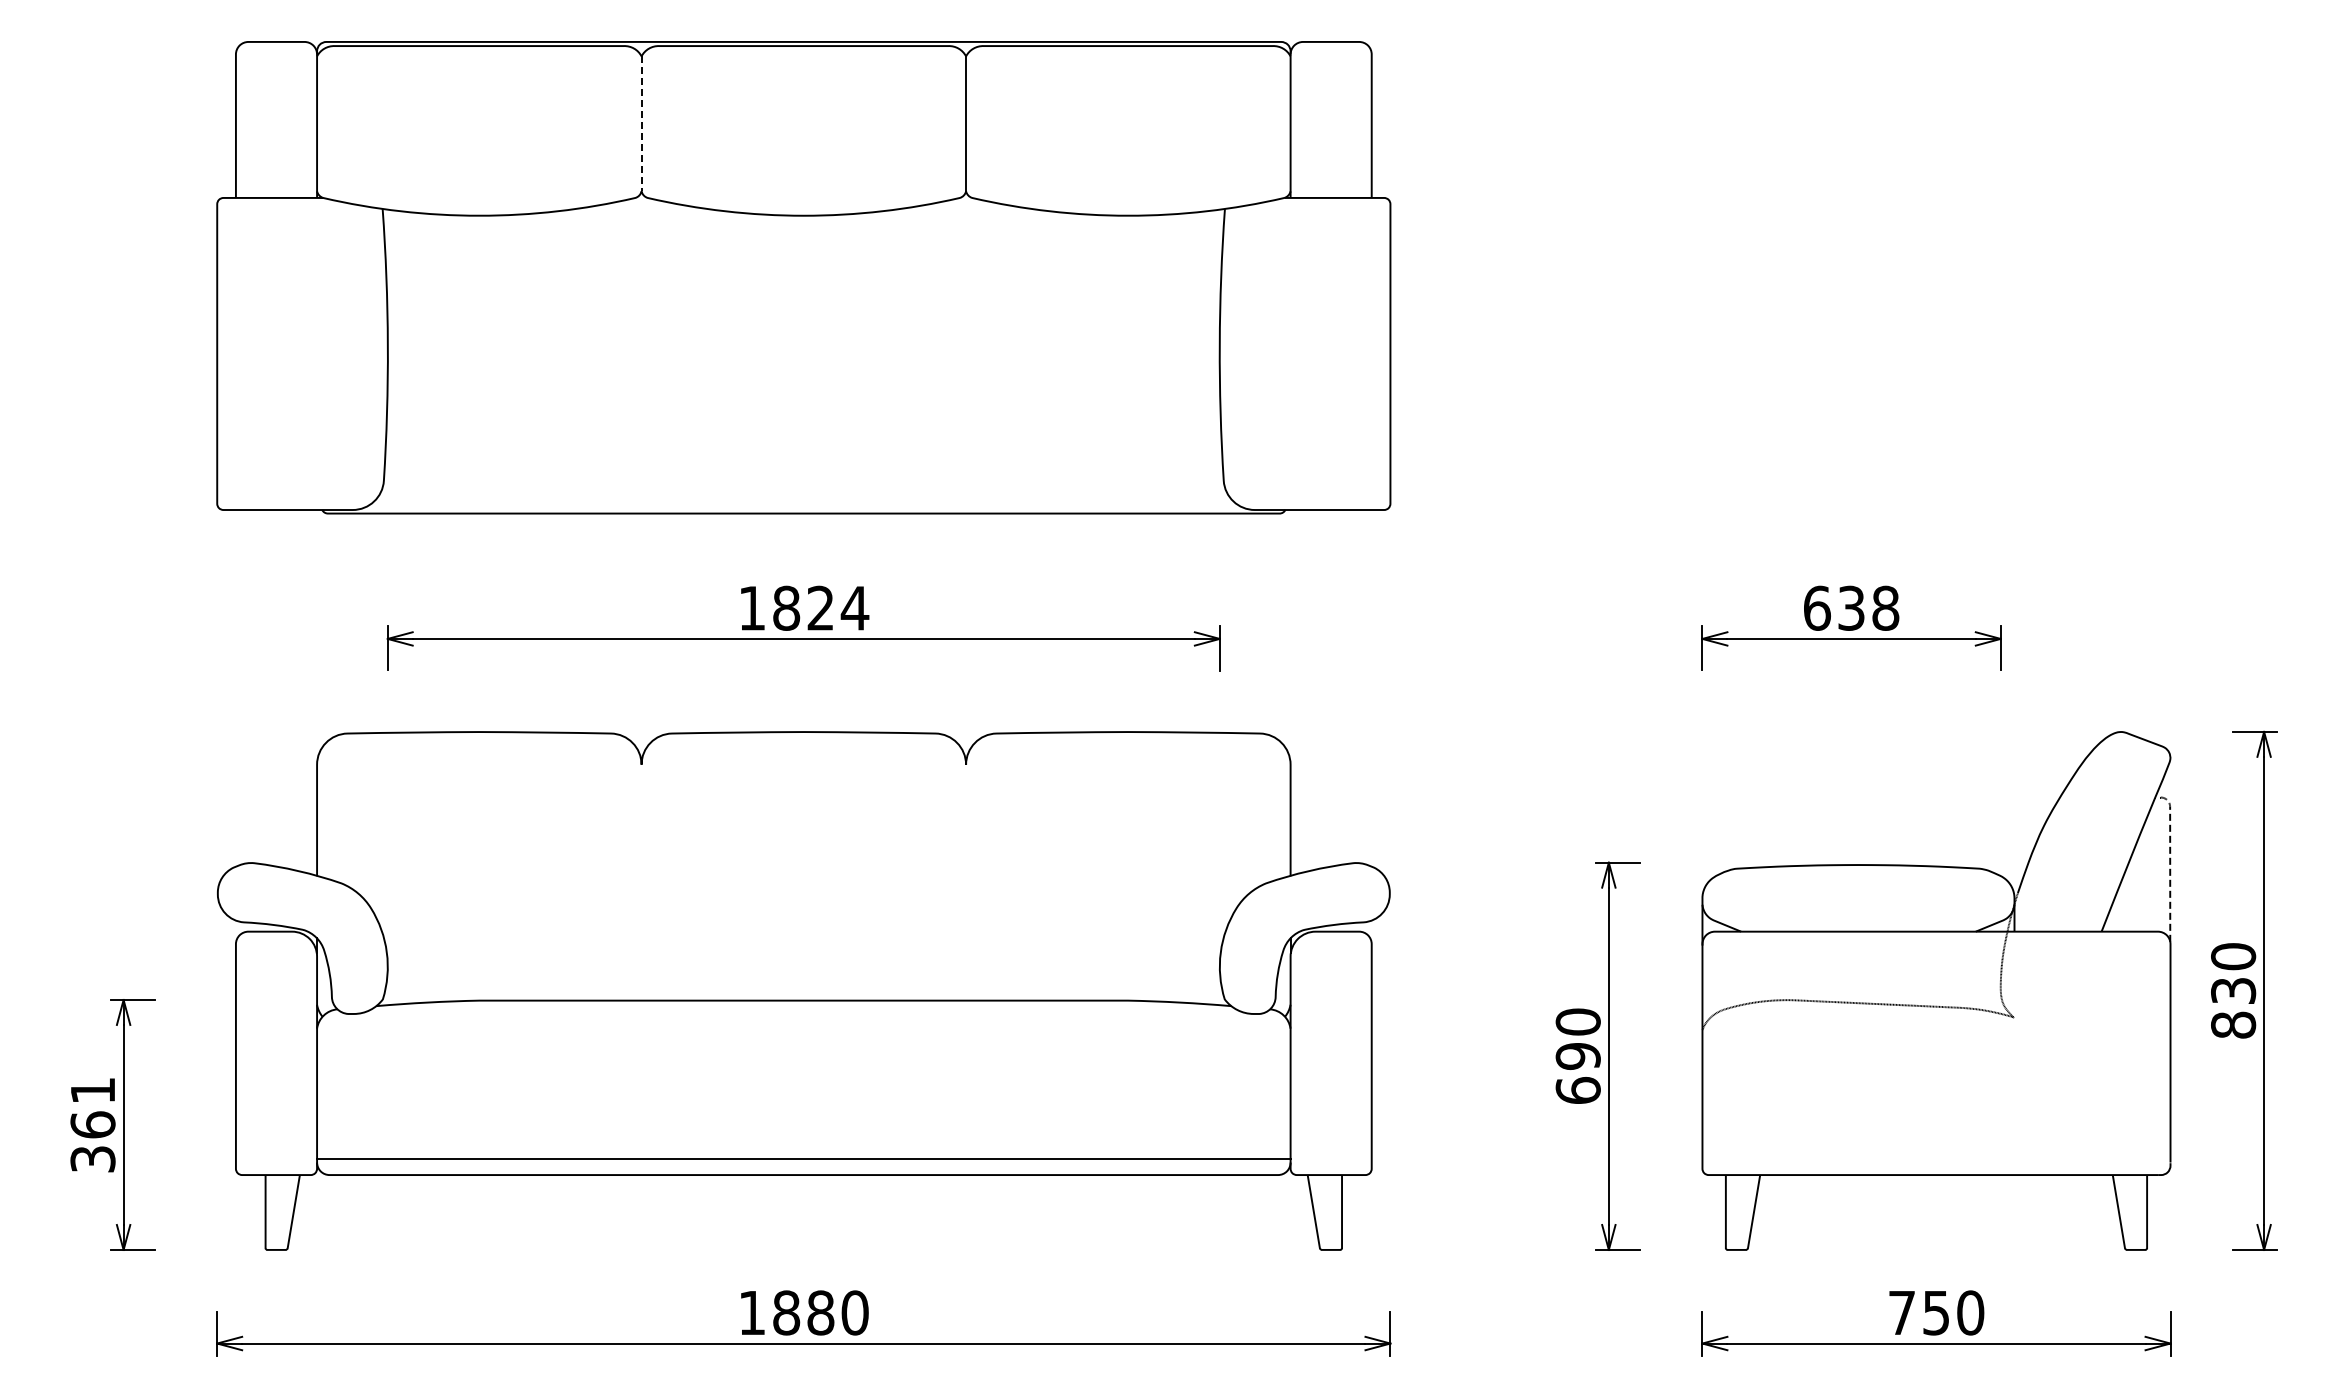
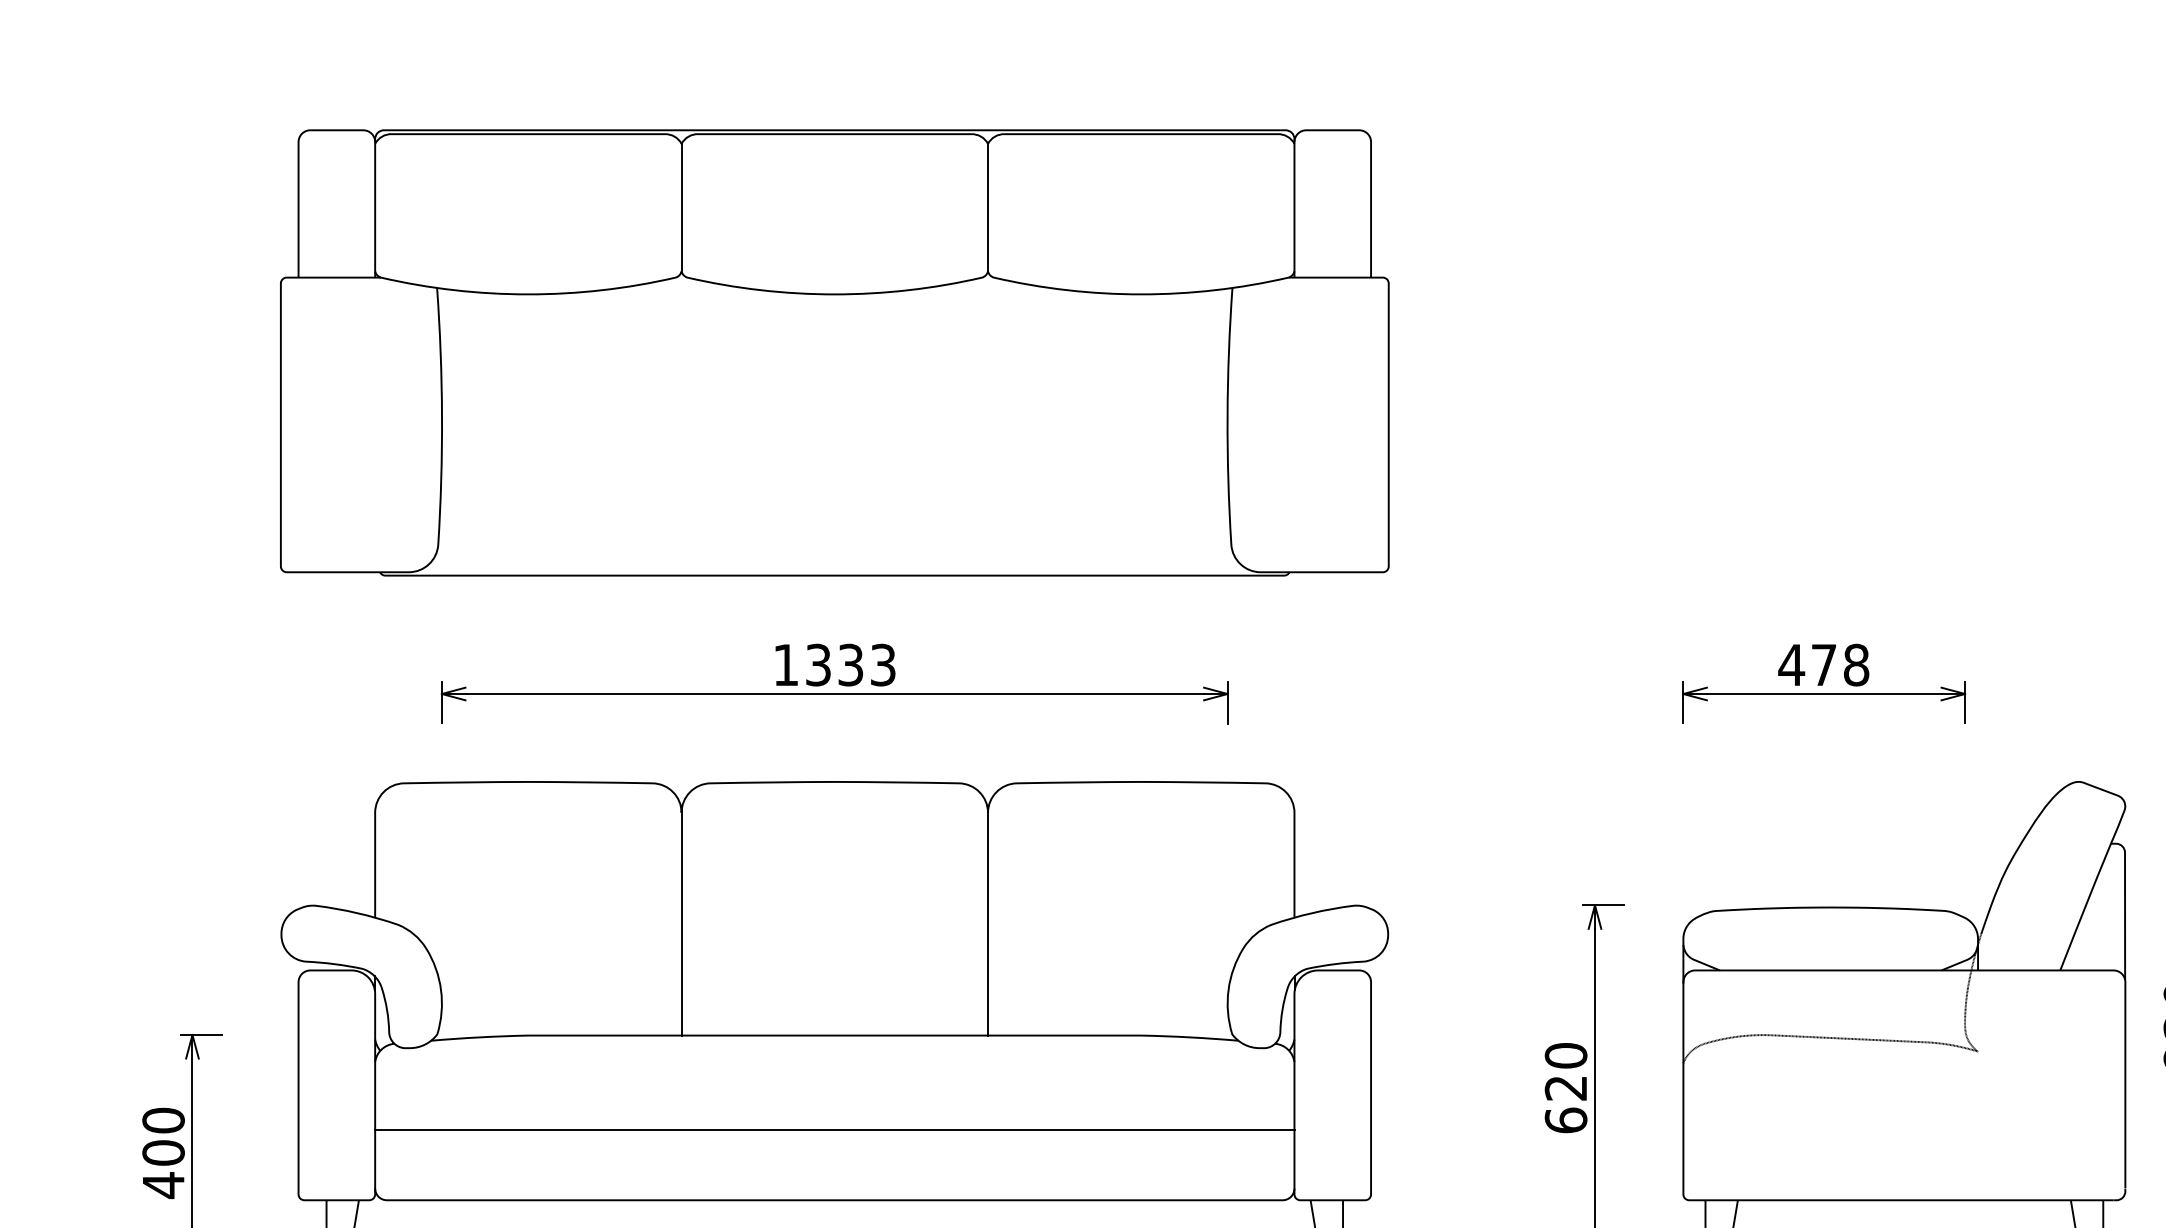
line: (641, 124) -> (681, 208), dashed -> solid
text: (821, 607) -> (851, 664), 1824 -> 1333
text: (1833, 607) -> (1807, 664), 638 -> 478
line: (2170, 860) -> (2125, 903), dashed -> solid
line: (641, 882) -> (681, 924), added
line: (966, 882) -> (988, 924), added
text: (1577, 1056) -> (1565, 1088), 690 -> 620
text: (92, 1125) -> (163, 1153), 361 -> 400
line: (803, 1159) -> (834, 1130), moved

